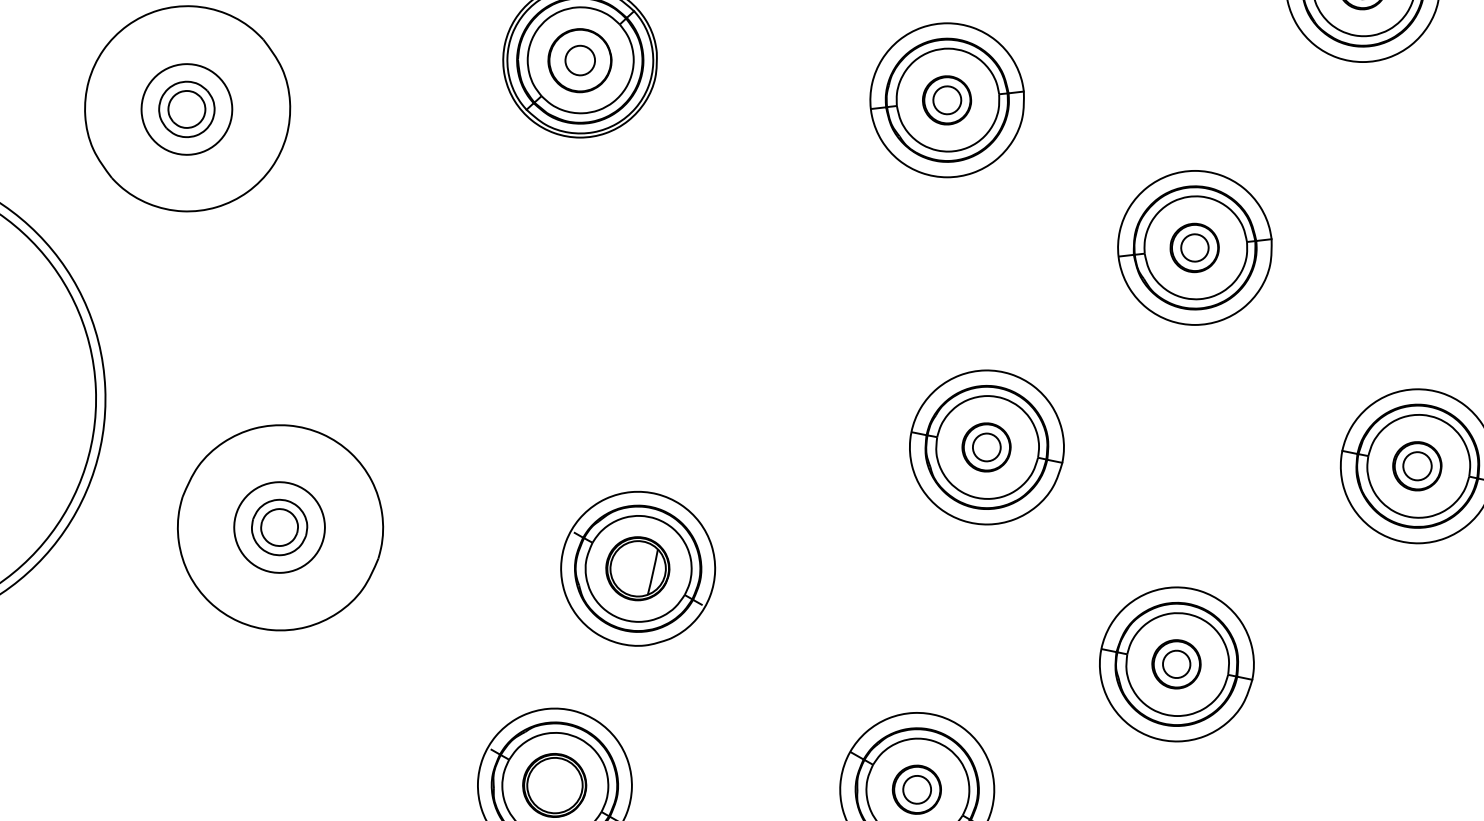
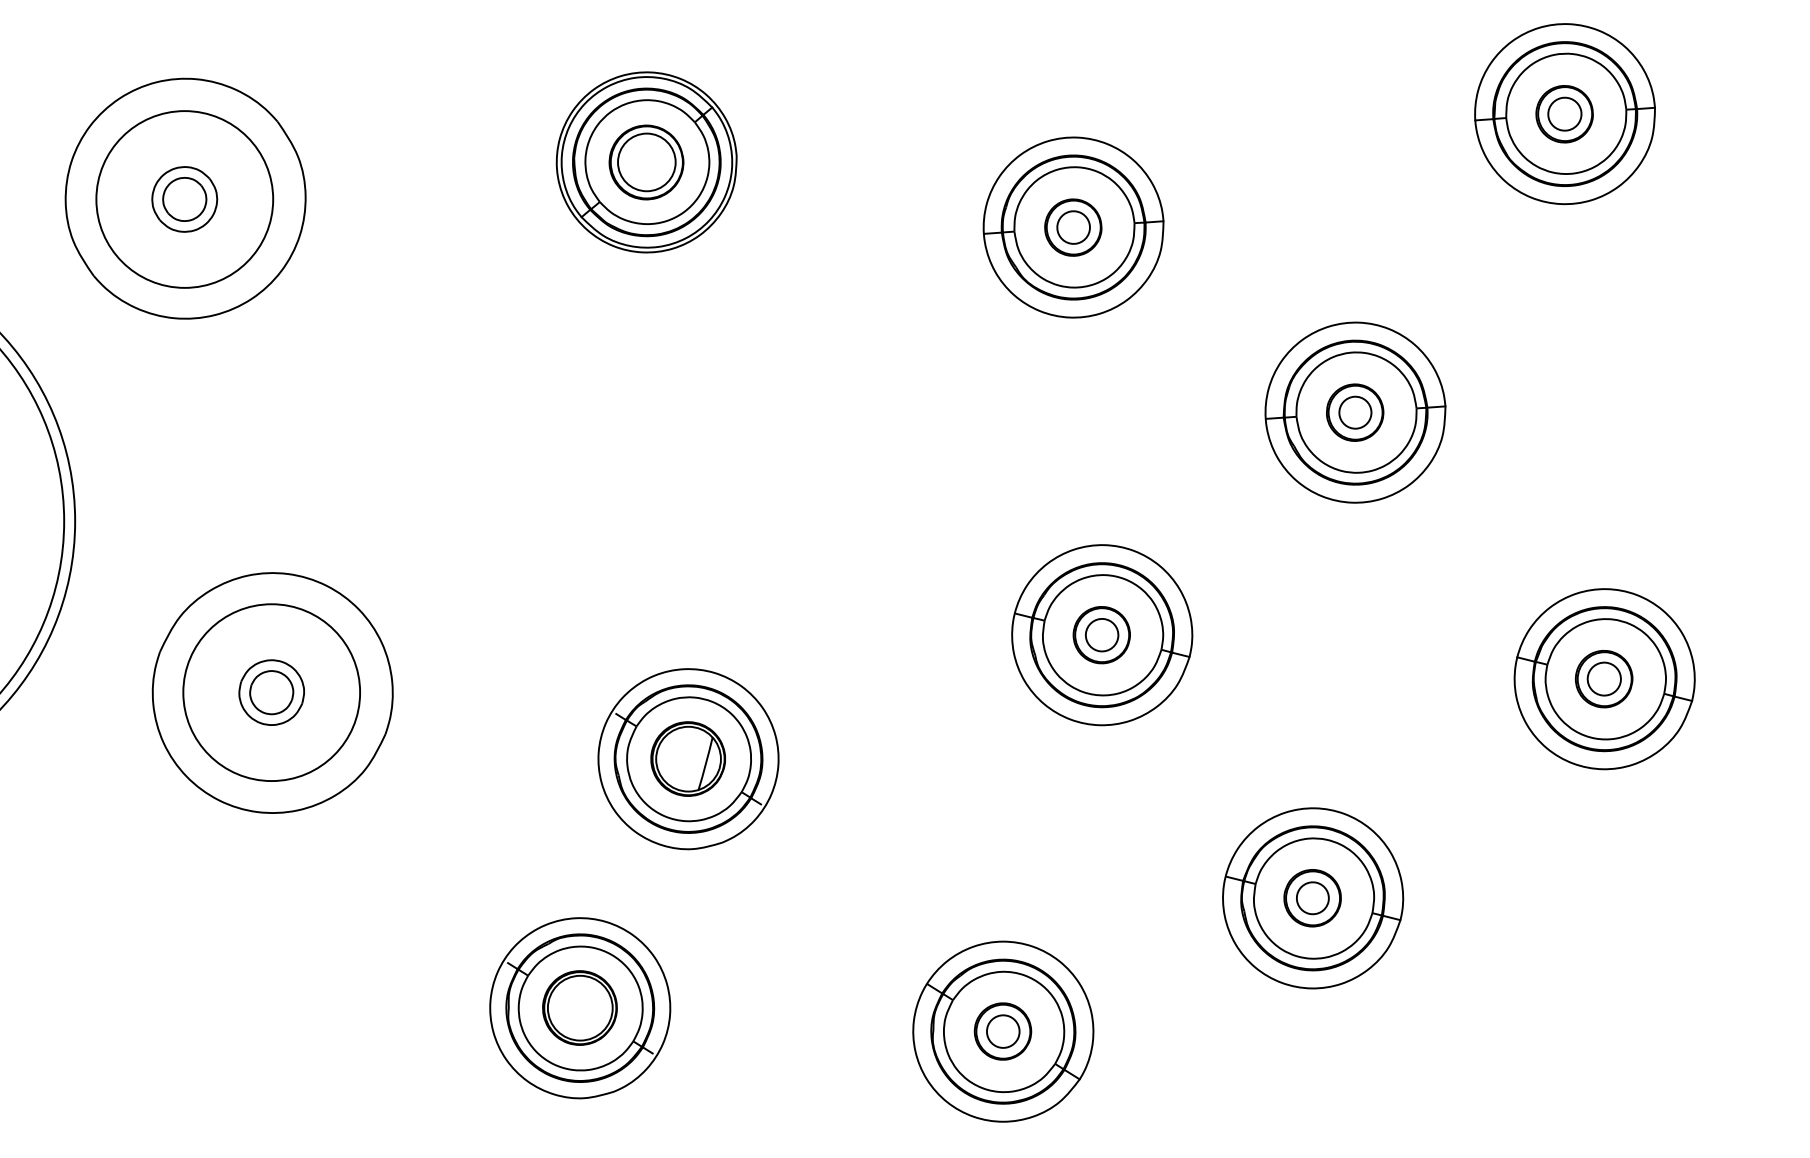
circle: (579, 60) -> (646, 162), size x1.67
circle: (186, 109) -> (184, 199), size x1.67
circle: (279, 527) -> (271, 692), size x1.67

